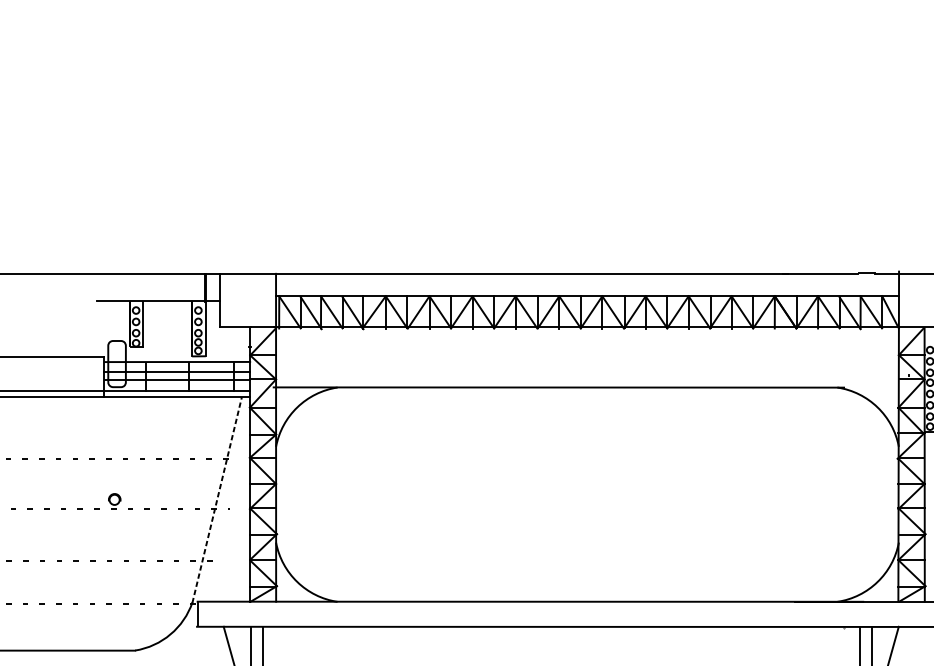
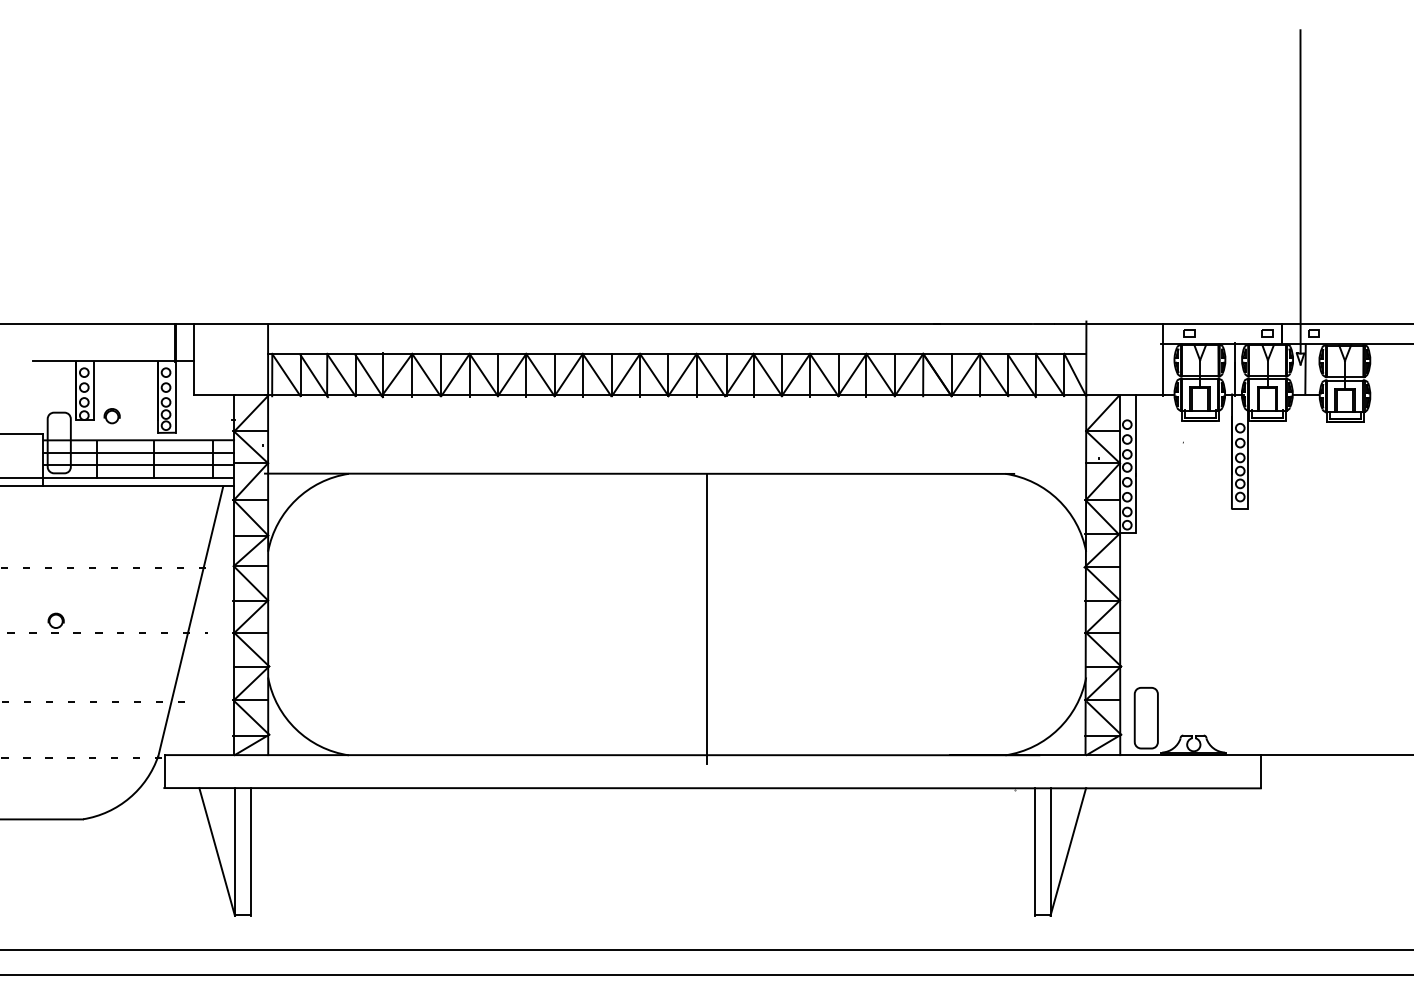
part: (156, 343) -> (111, 416), added
line: (609, 497) -> (706, 618), added
line: (216, 499) -> (190, 621), dashed -> solid

